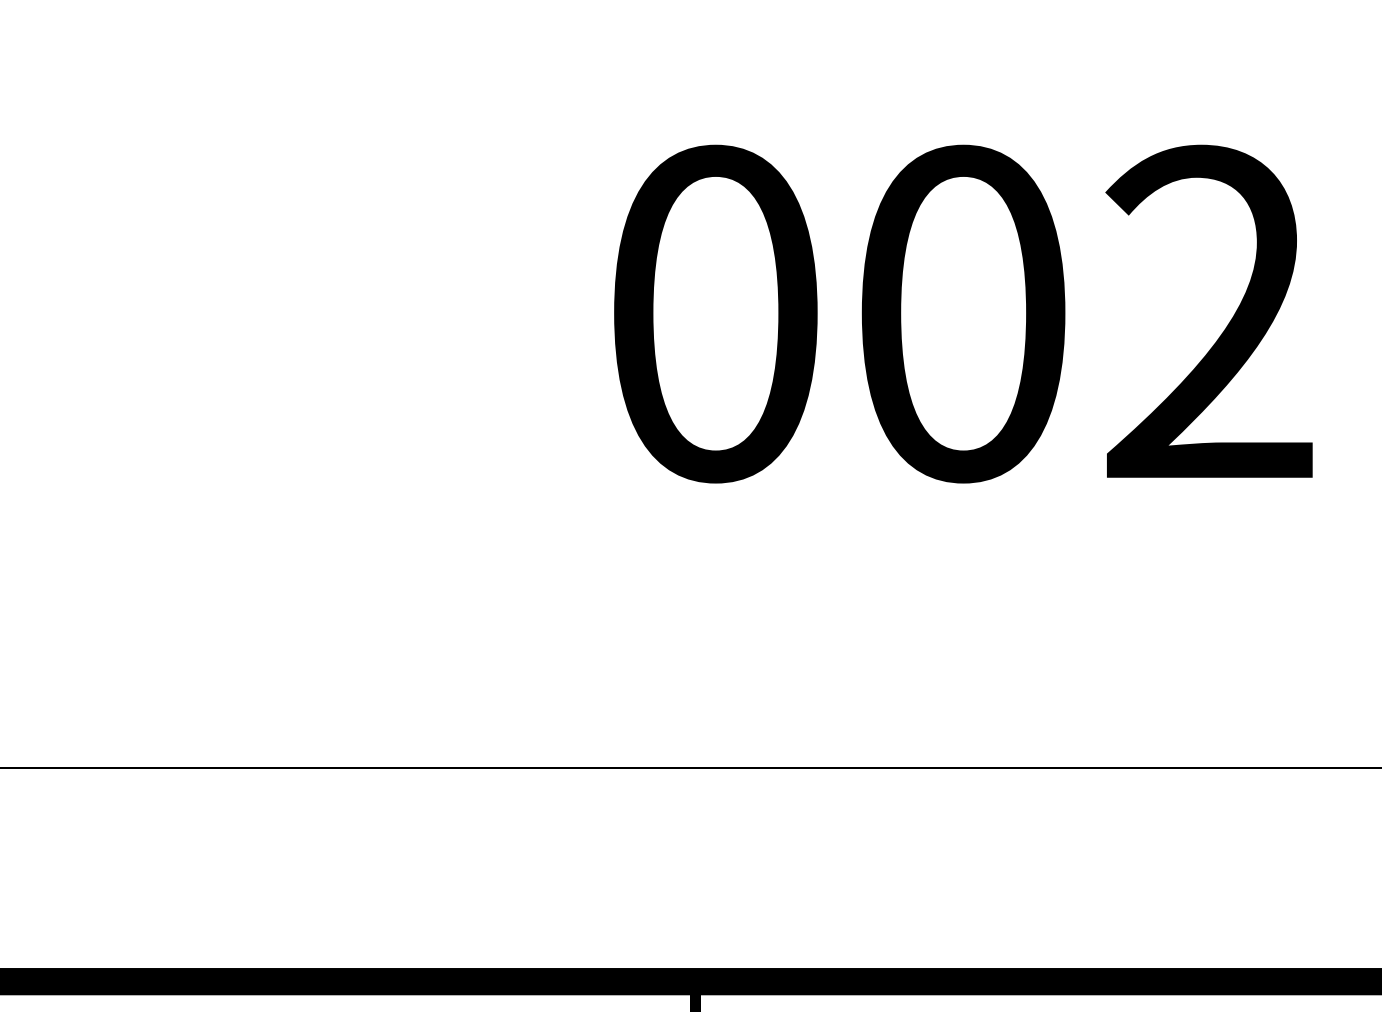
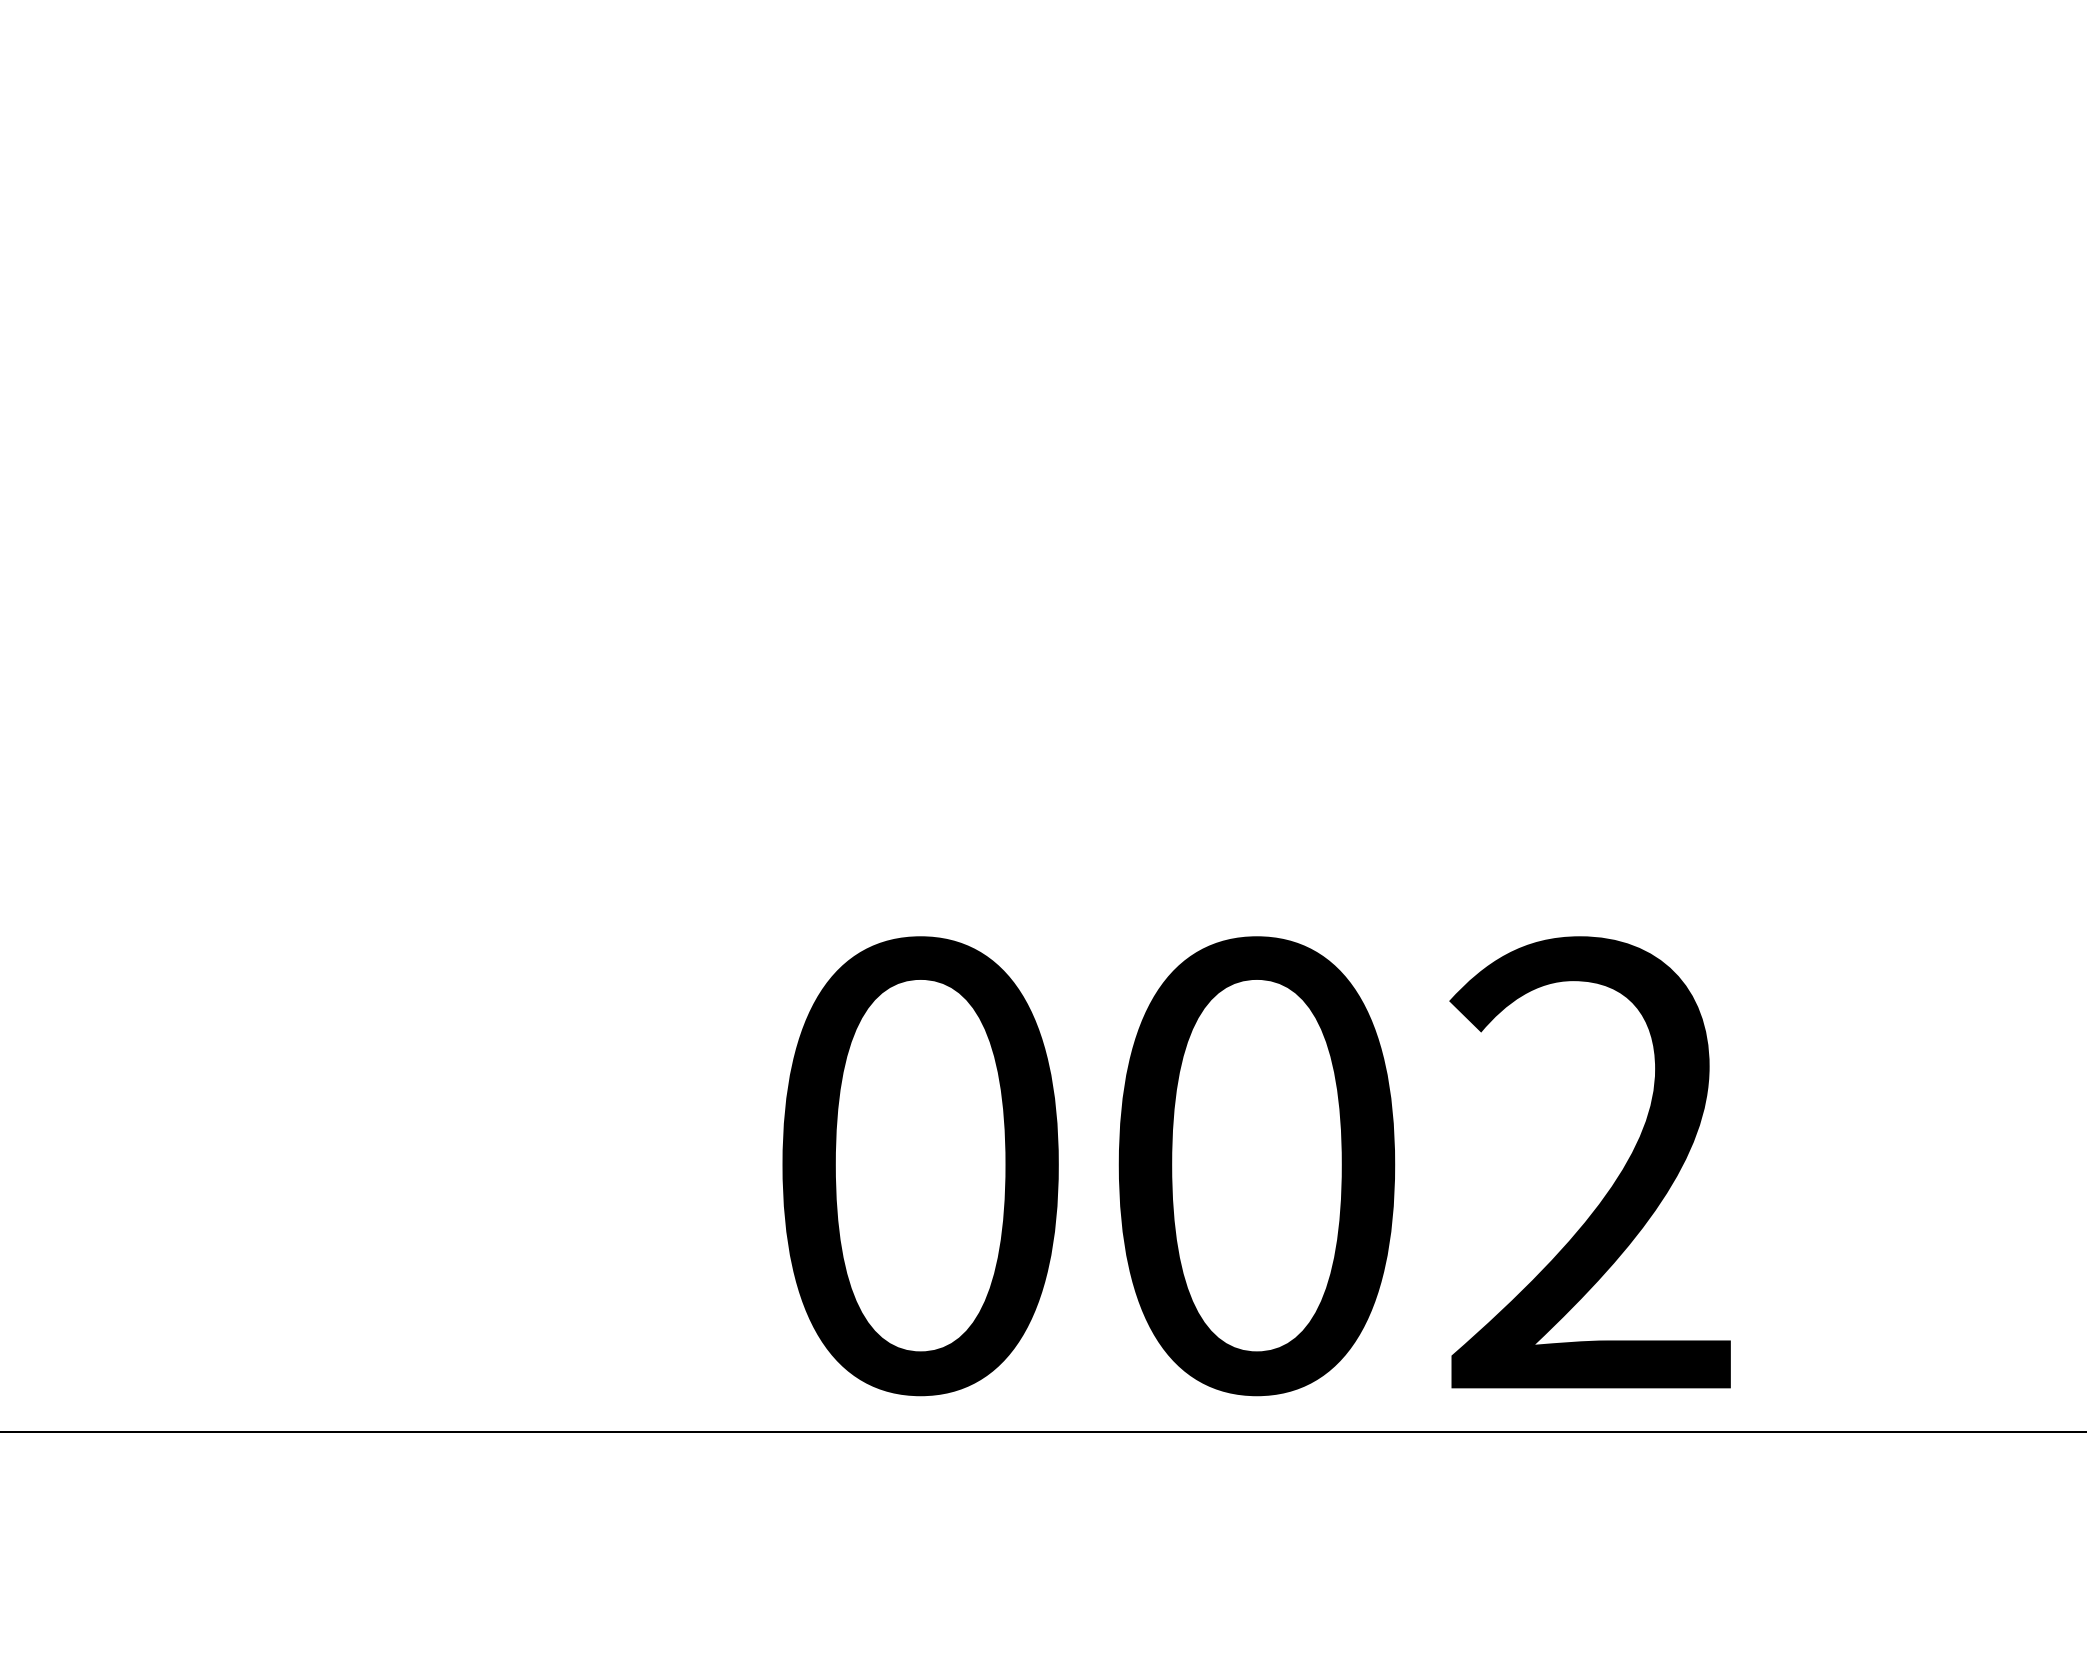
text: (963, 314) -> (1256, 1166), moved

